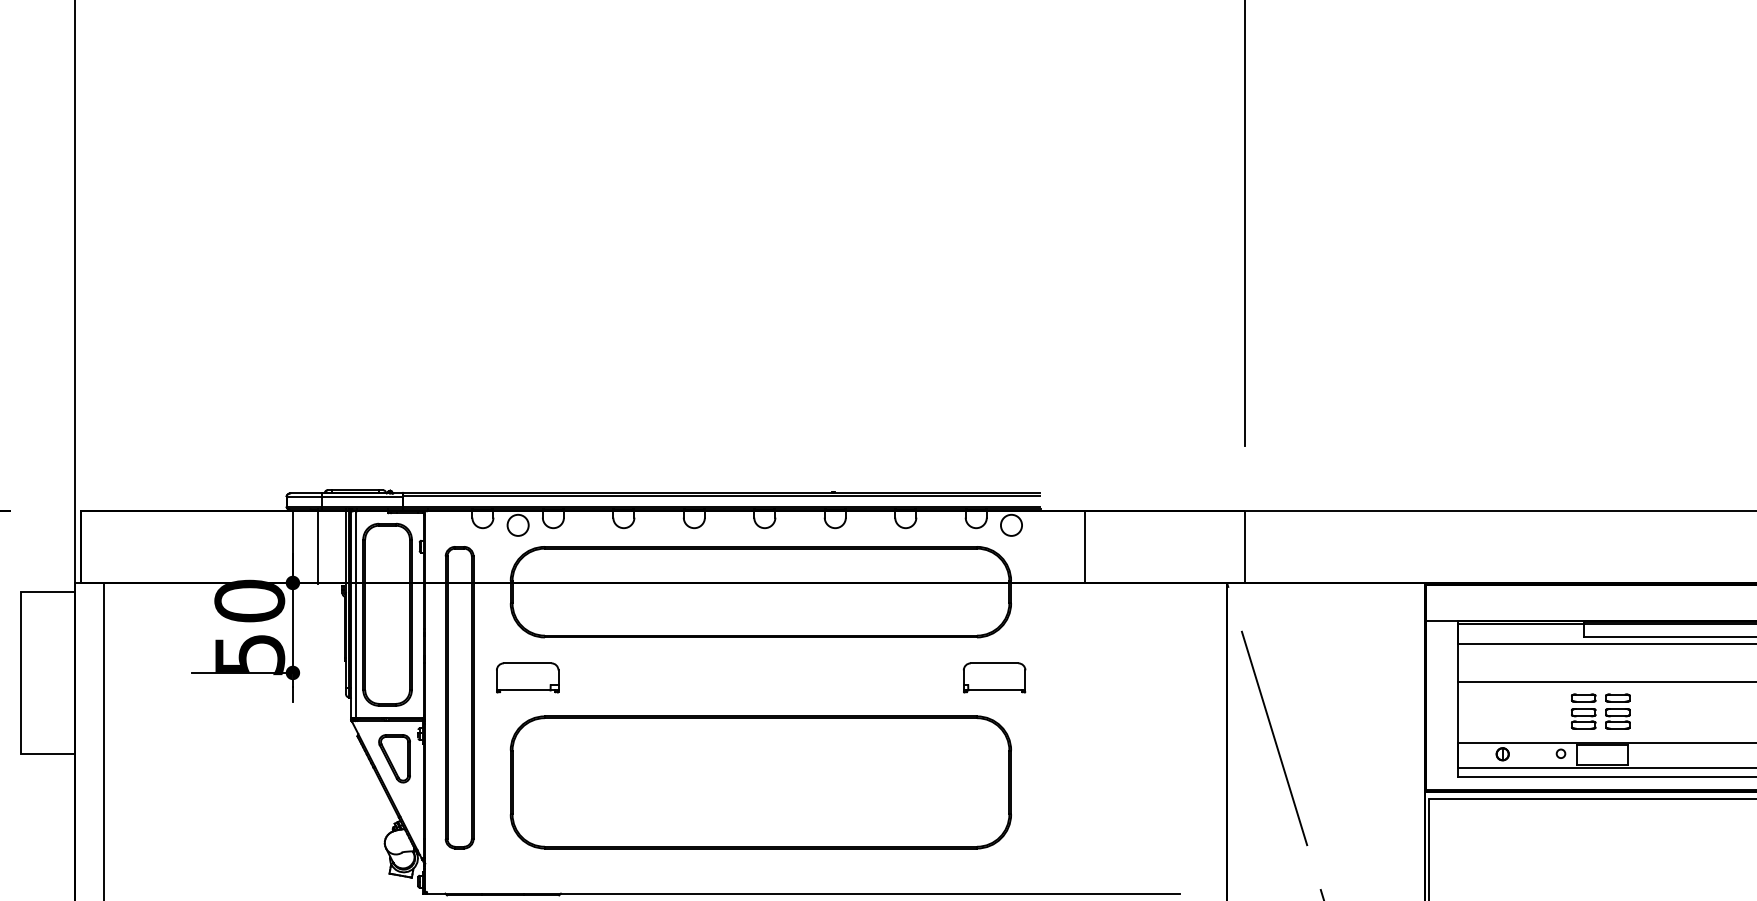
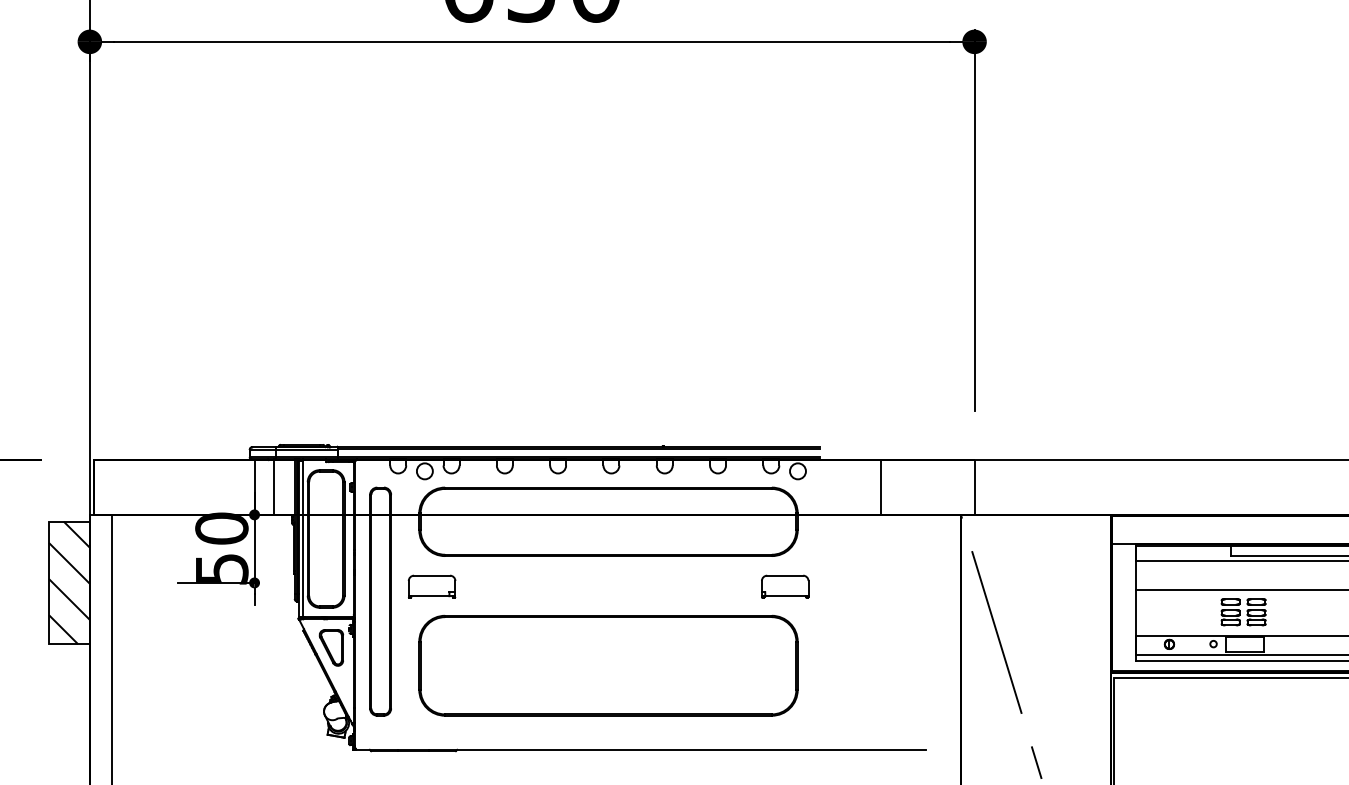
line: (1084, 546) -> (880, 487), moved
hatch: (48, 672) -> (69, 582), added

